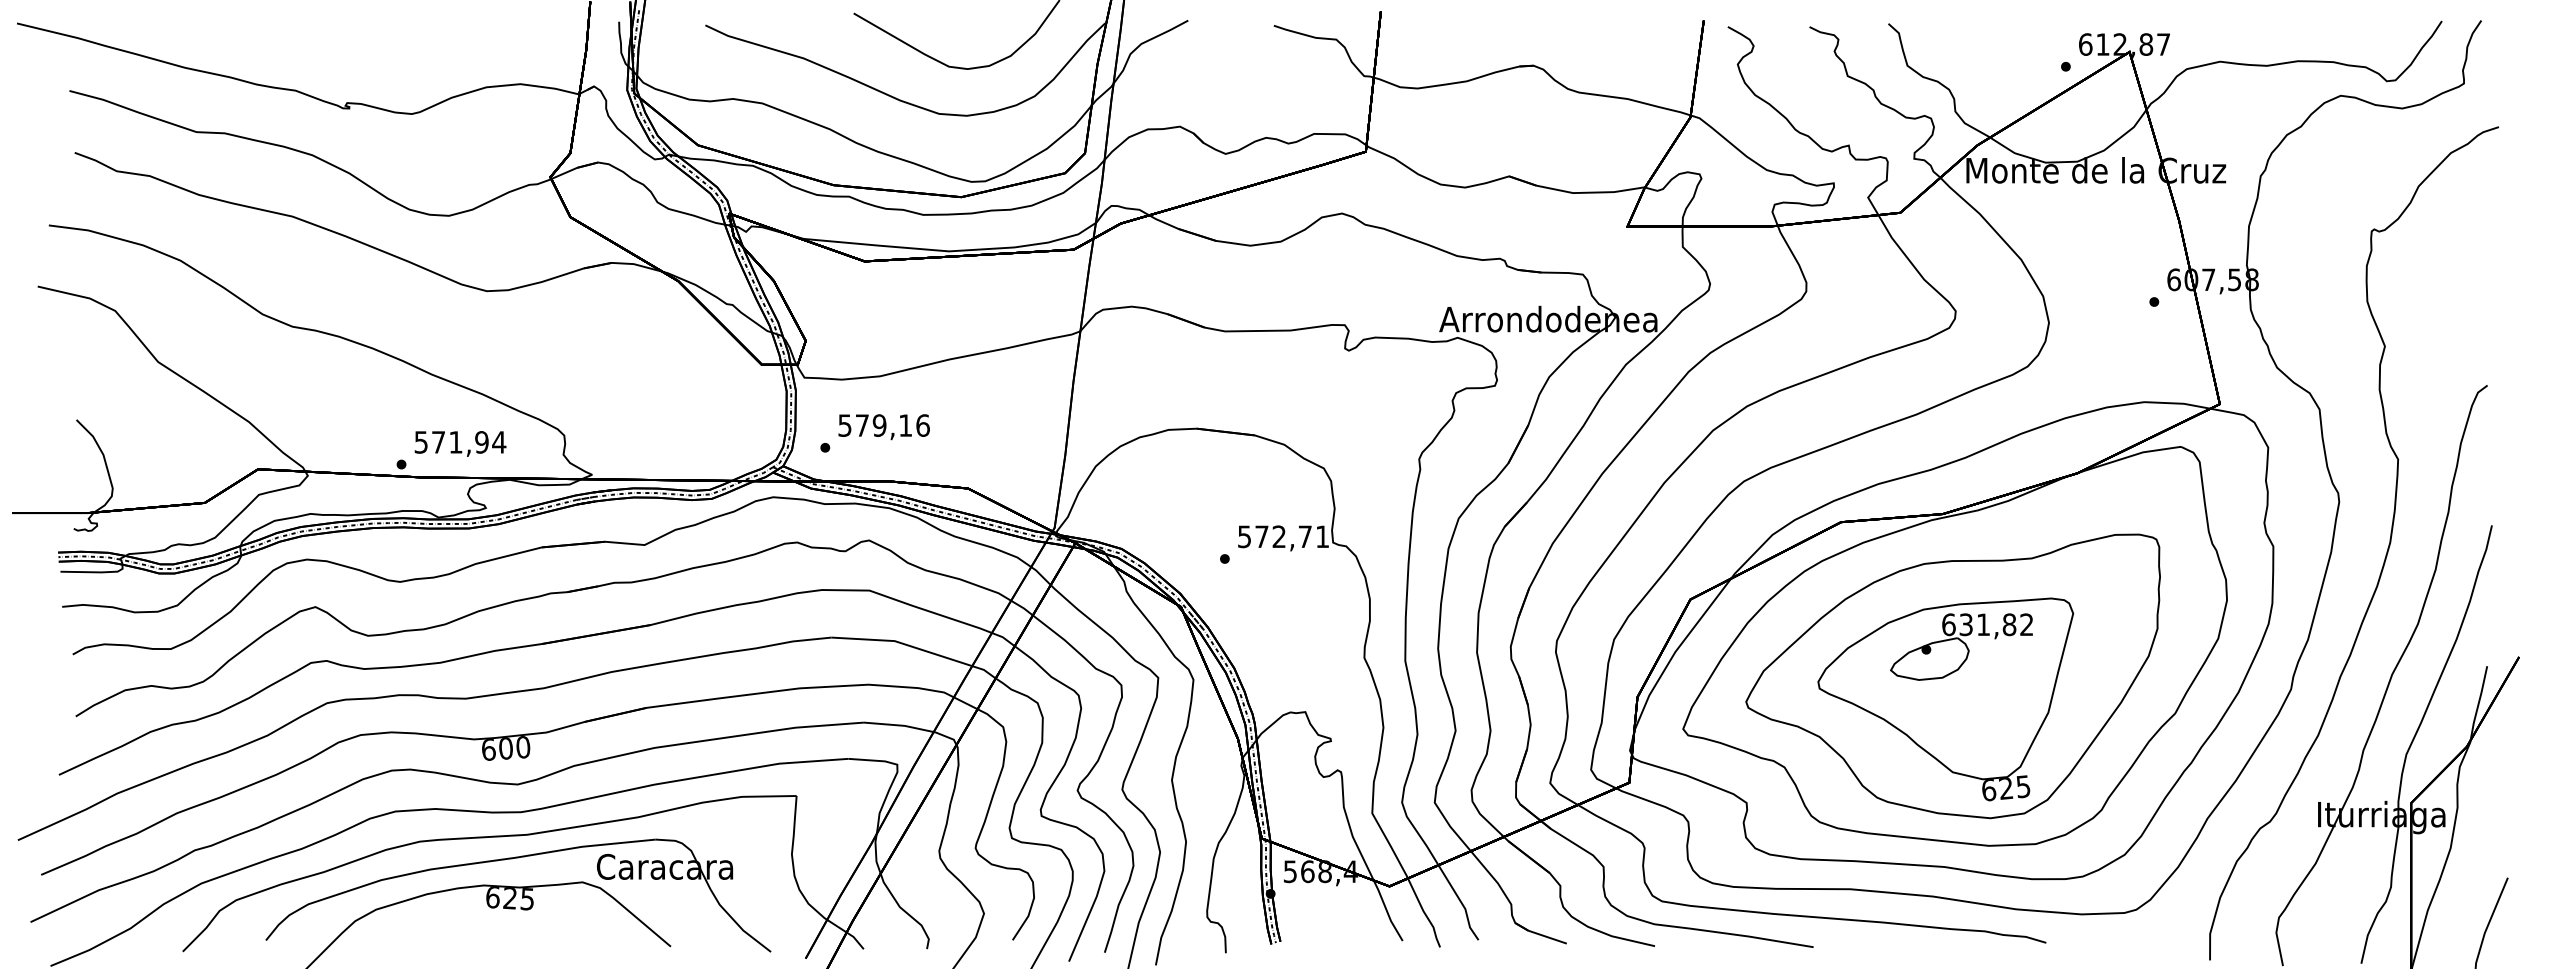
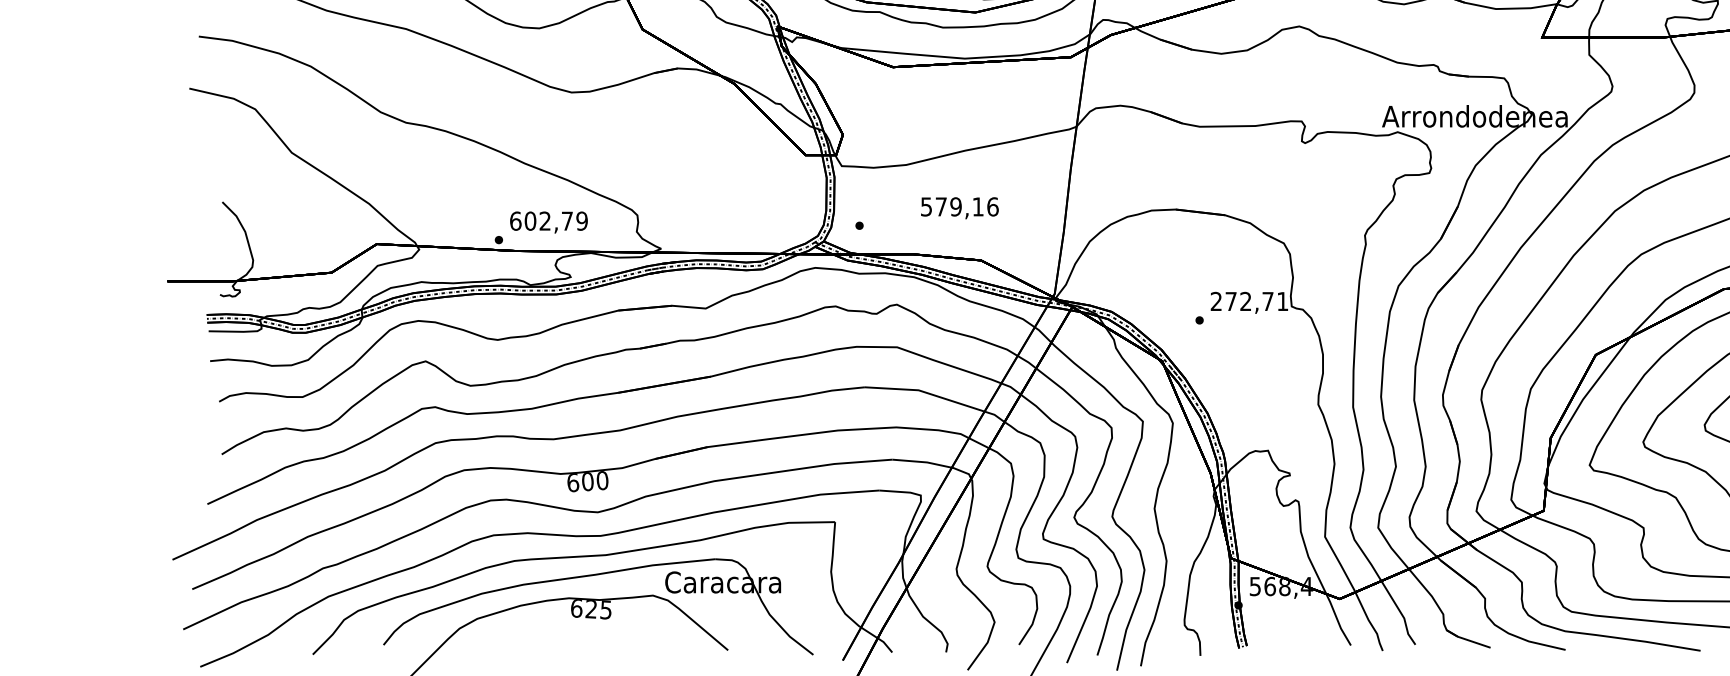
text: (883, 427) -> (959, 208), moved
text: (460, 442) -> (549, 221), 571,94 -> 602,79
text: (1244, 536) -> (1216, 301), 572,71 -> 272,71

